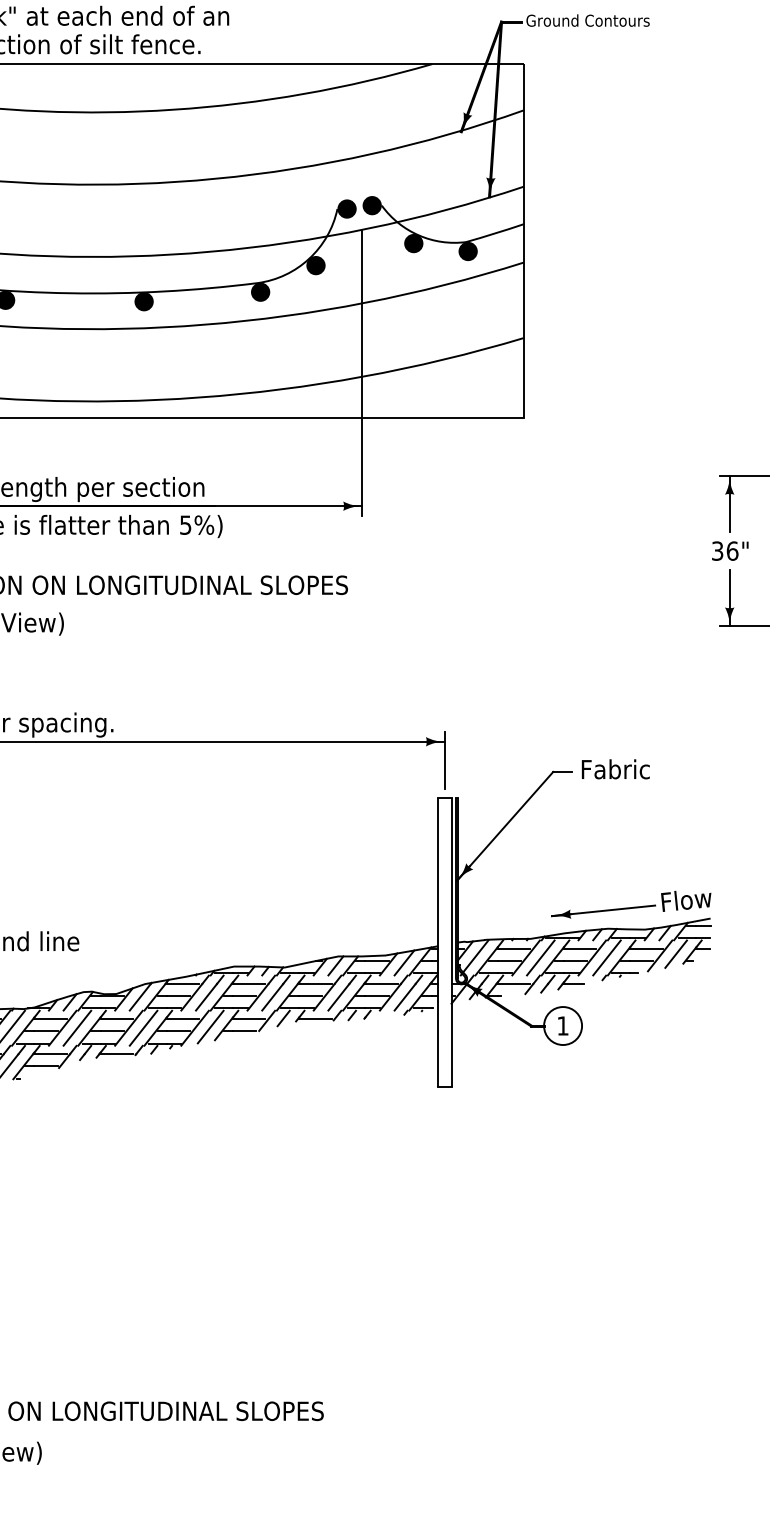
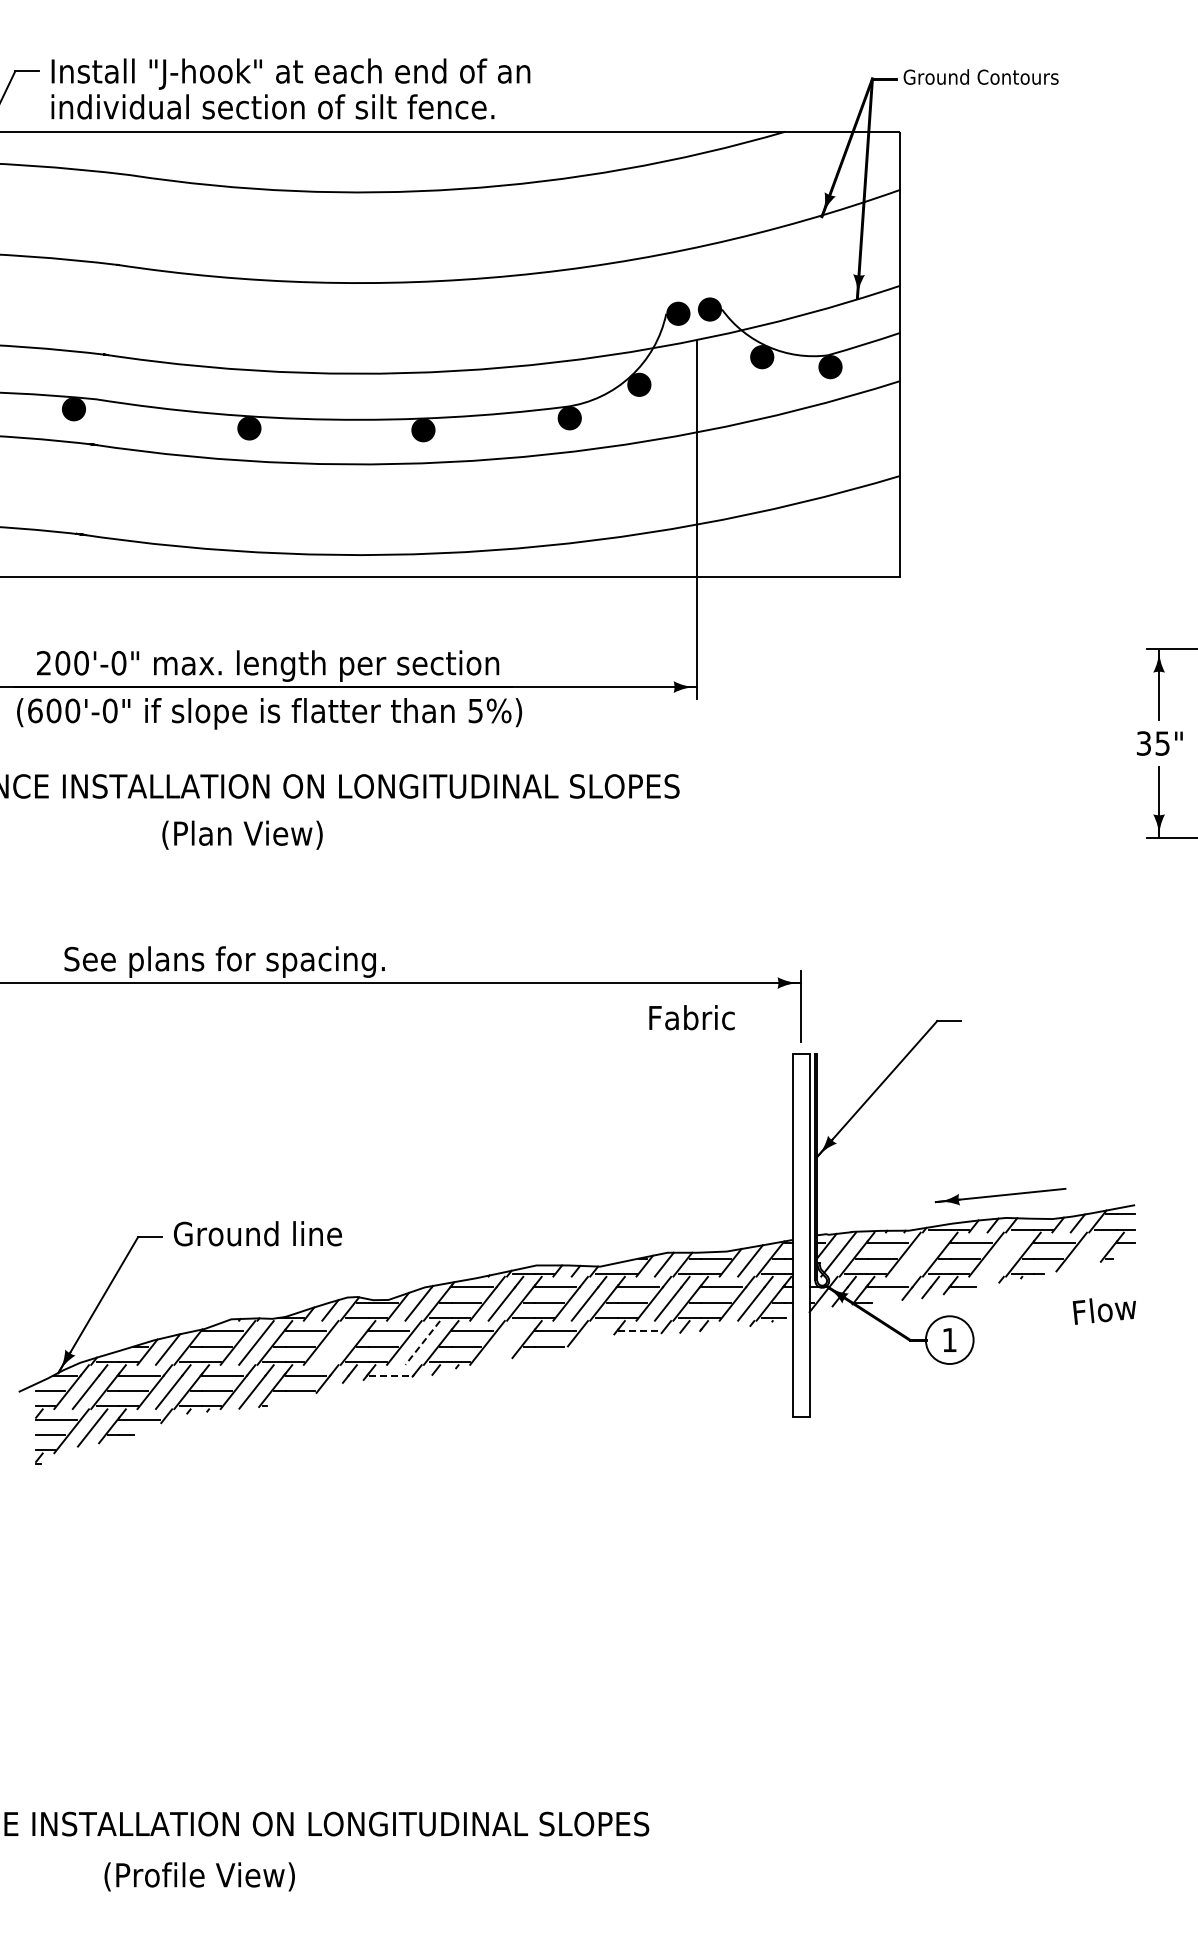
text: (732, 551) -> (1162, 743), 36" -> 35"
text: (615, 769) -> (691, 1017), moved
text: (685, 901) -> (1103, 1311), moved
line: (675, 953) -> (1091, 1249), removed
line: (540, 957) -> (921, 1254), removed
line: (606, 957) -> (1004, 1254), removed
line: (283, 1018) -> (598, 1330), removed
line: (316, 1019) -> (639, 1331), solid -> dashed
line: (77, 1027) -> (339, 1342), removed
line: (143, 1027) -> (422, 1342), solid -> dashed
line: (210, 1027) -> (506, 1341), removed
line: (117, 1054) -> (389, 1375), solid -> dashed

